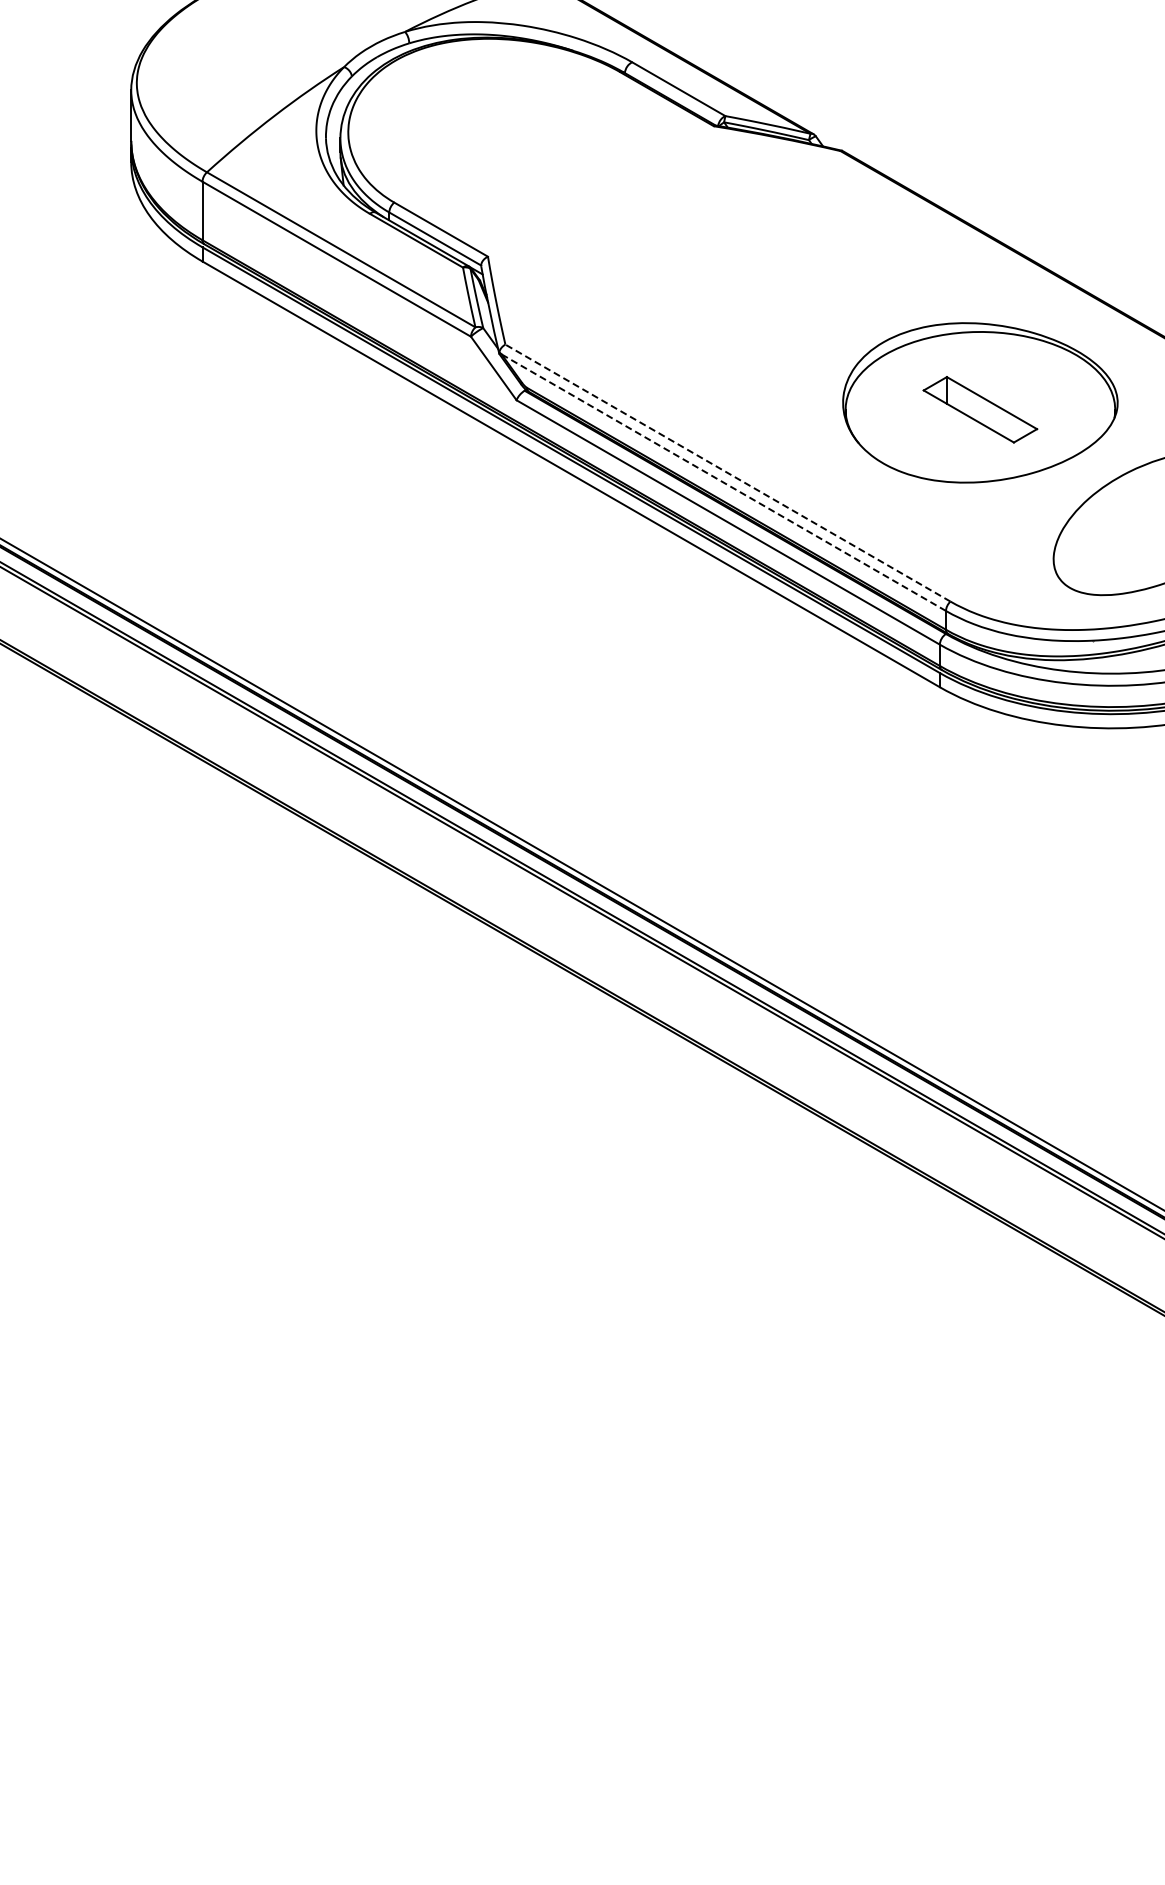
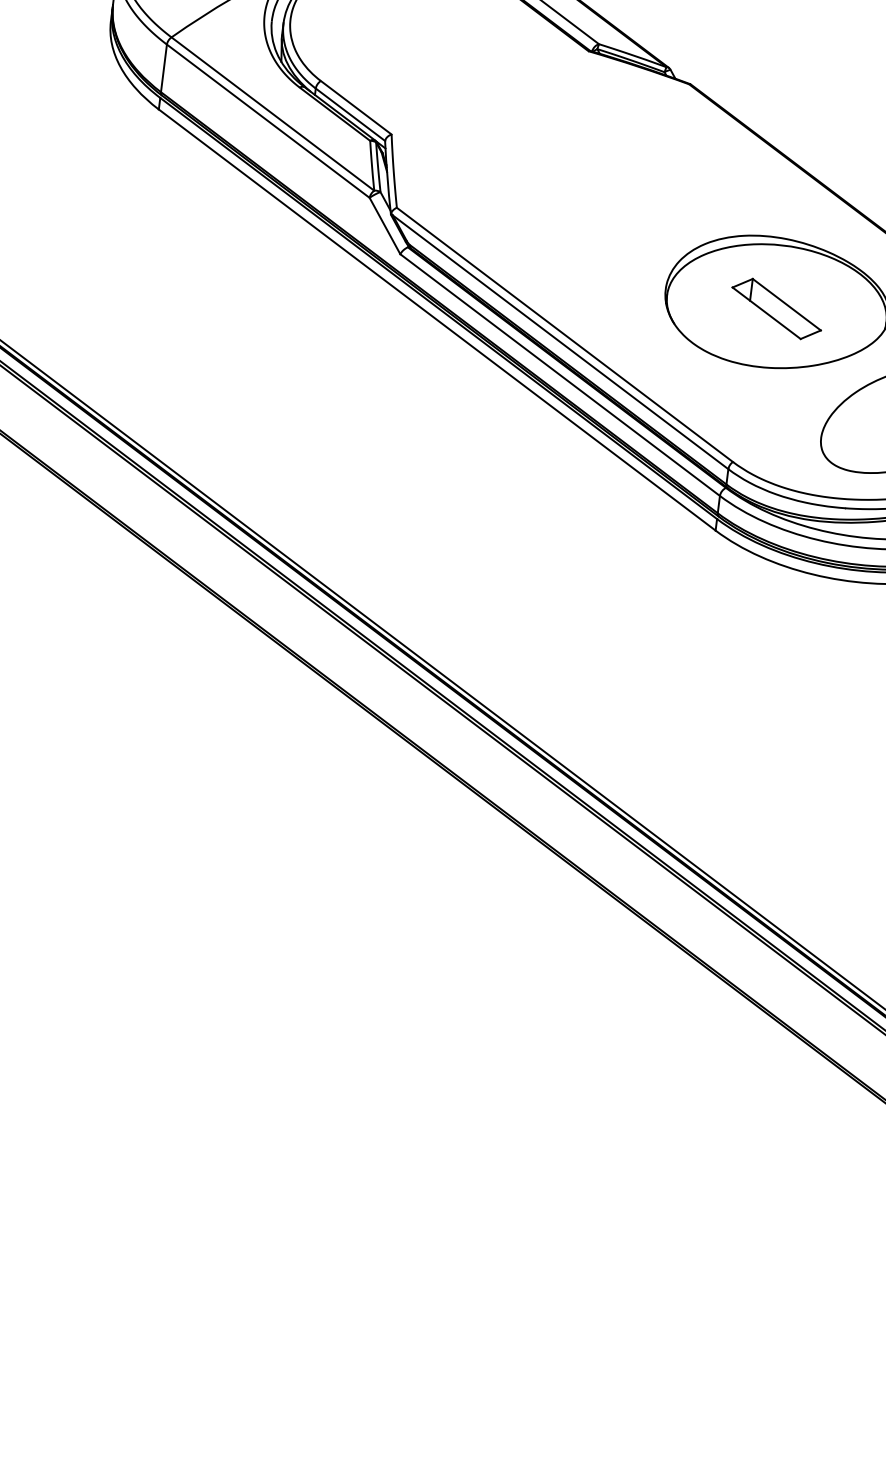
line: (727, 473) -> (564, 335), dashed -> solid
line: (723, 482) -> (560, 342), dashed -> solid

